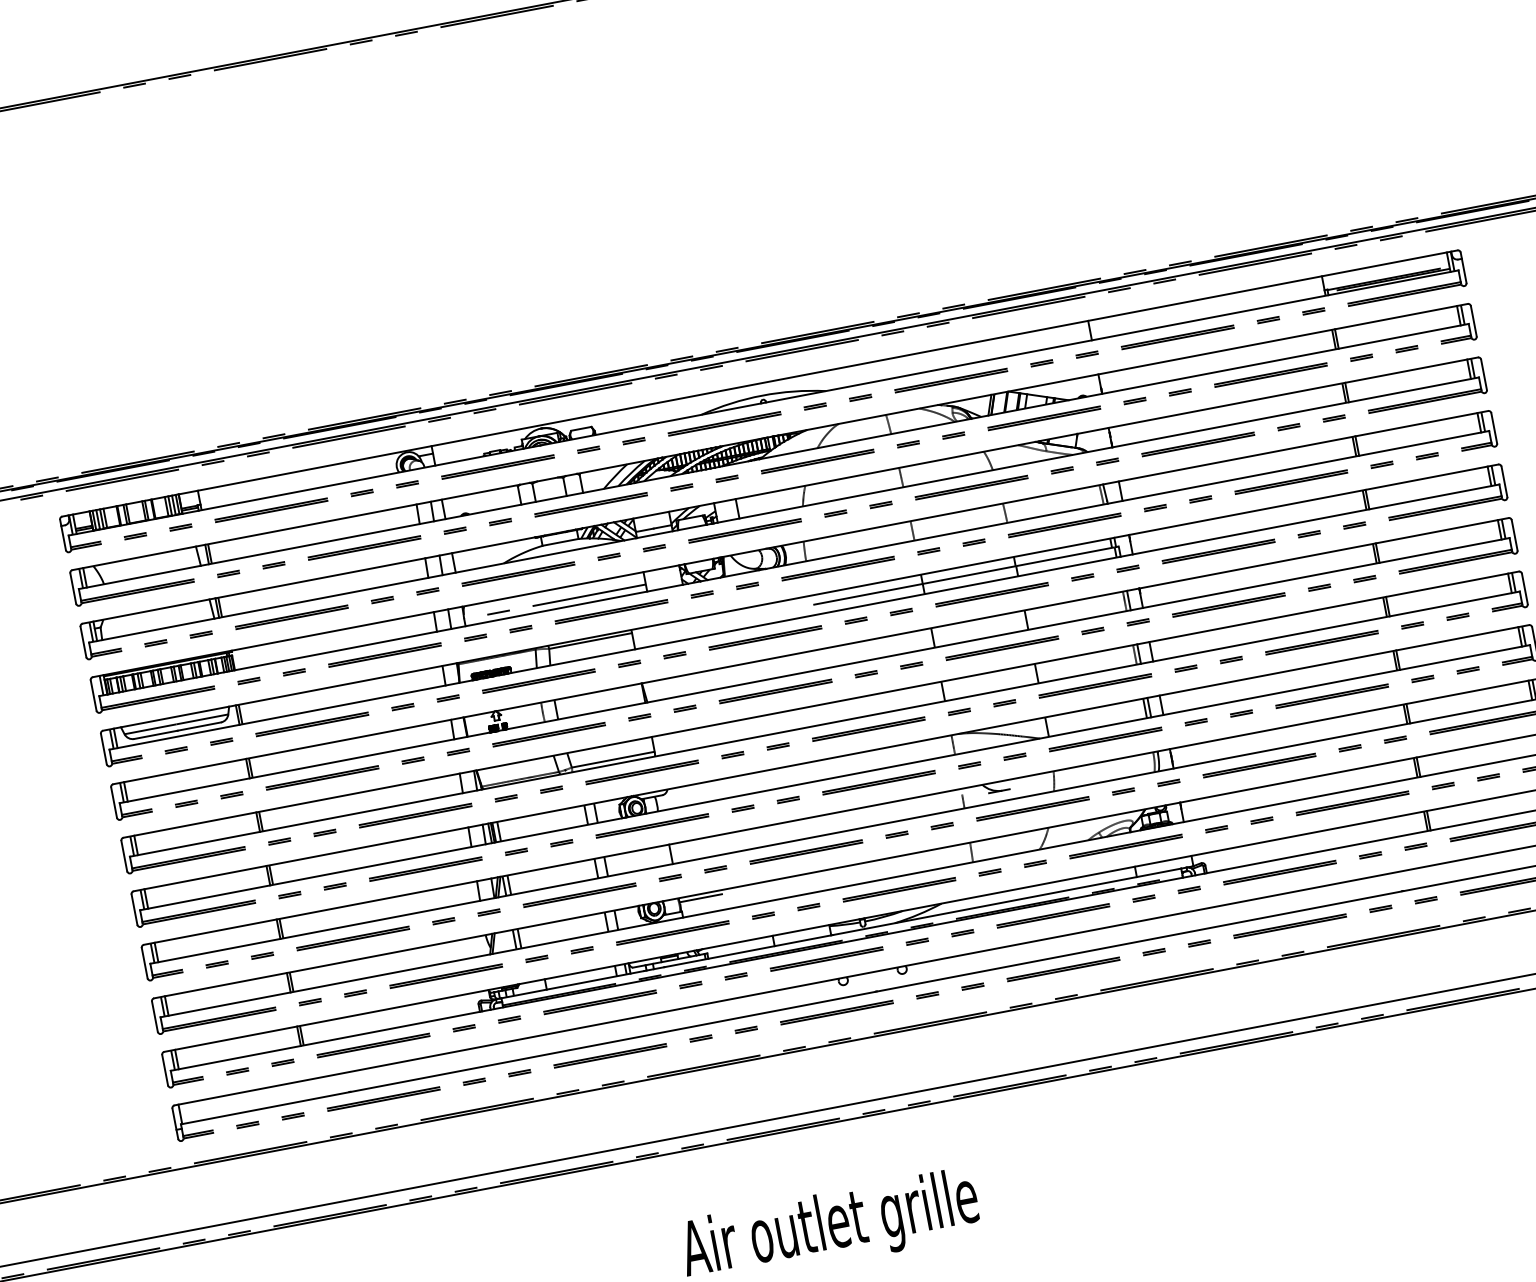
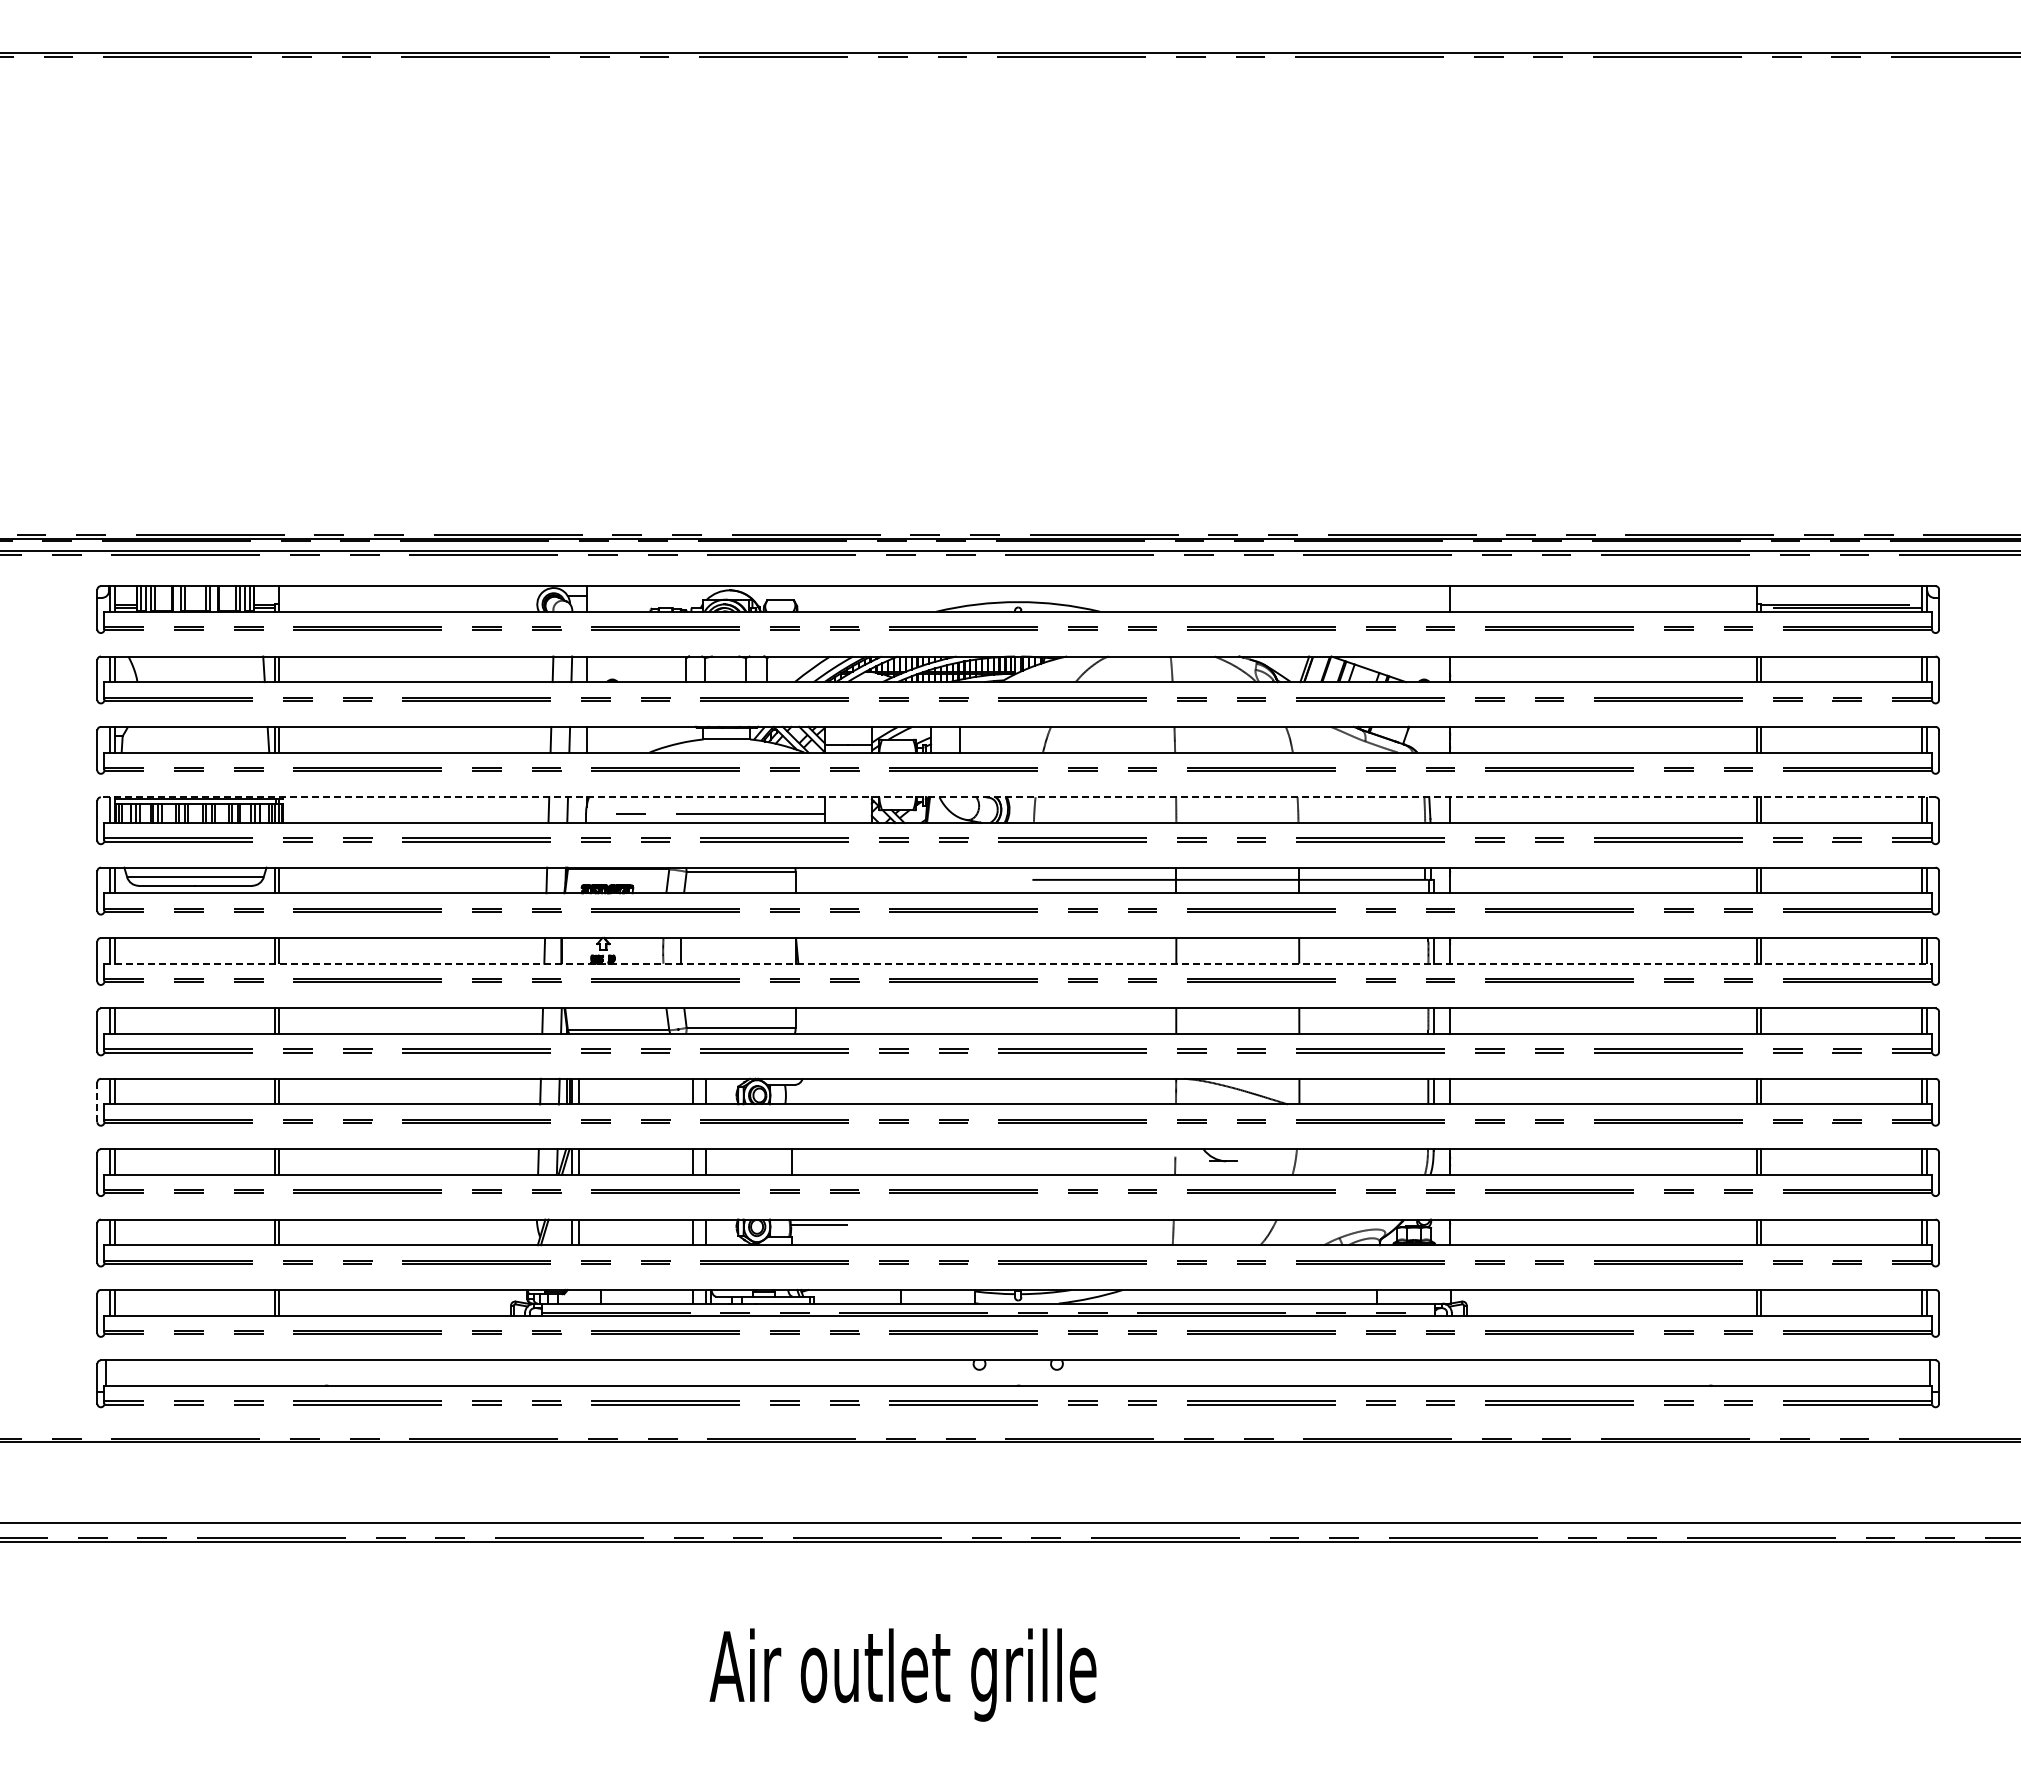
line: (790, 544) -> (1017, 797), solid -> dashed
line: (814, 670) -> (1018, 963), solid -> dashed
line: (134, 909) -> (97, 1102), solid -> dashed

